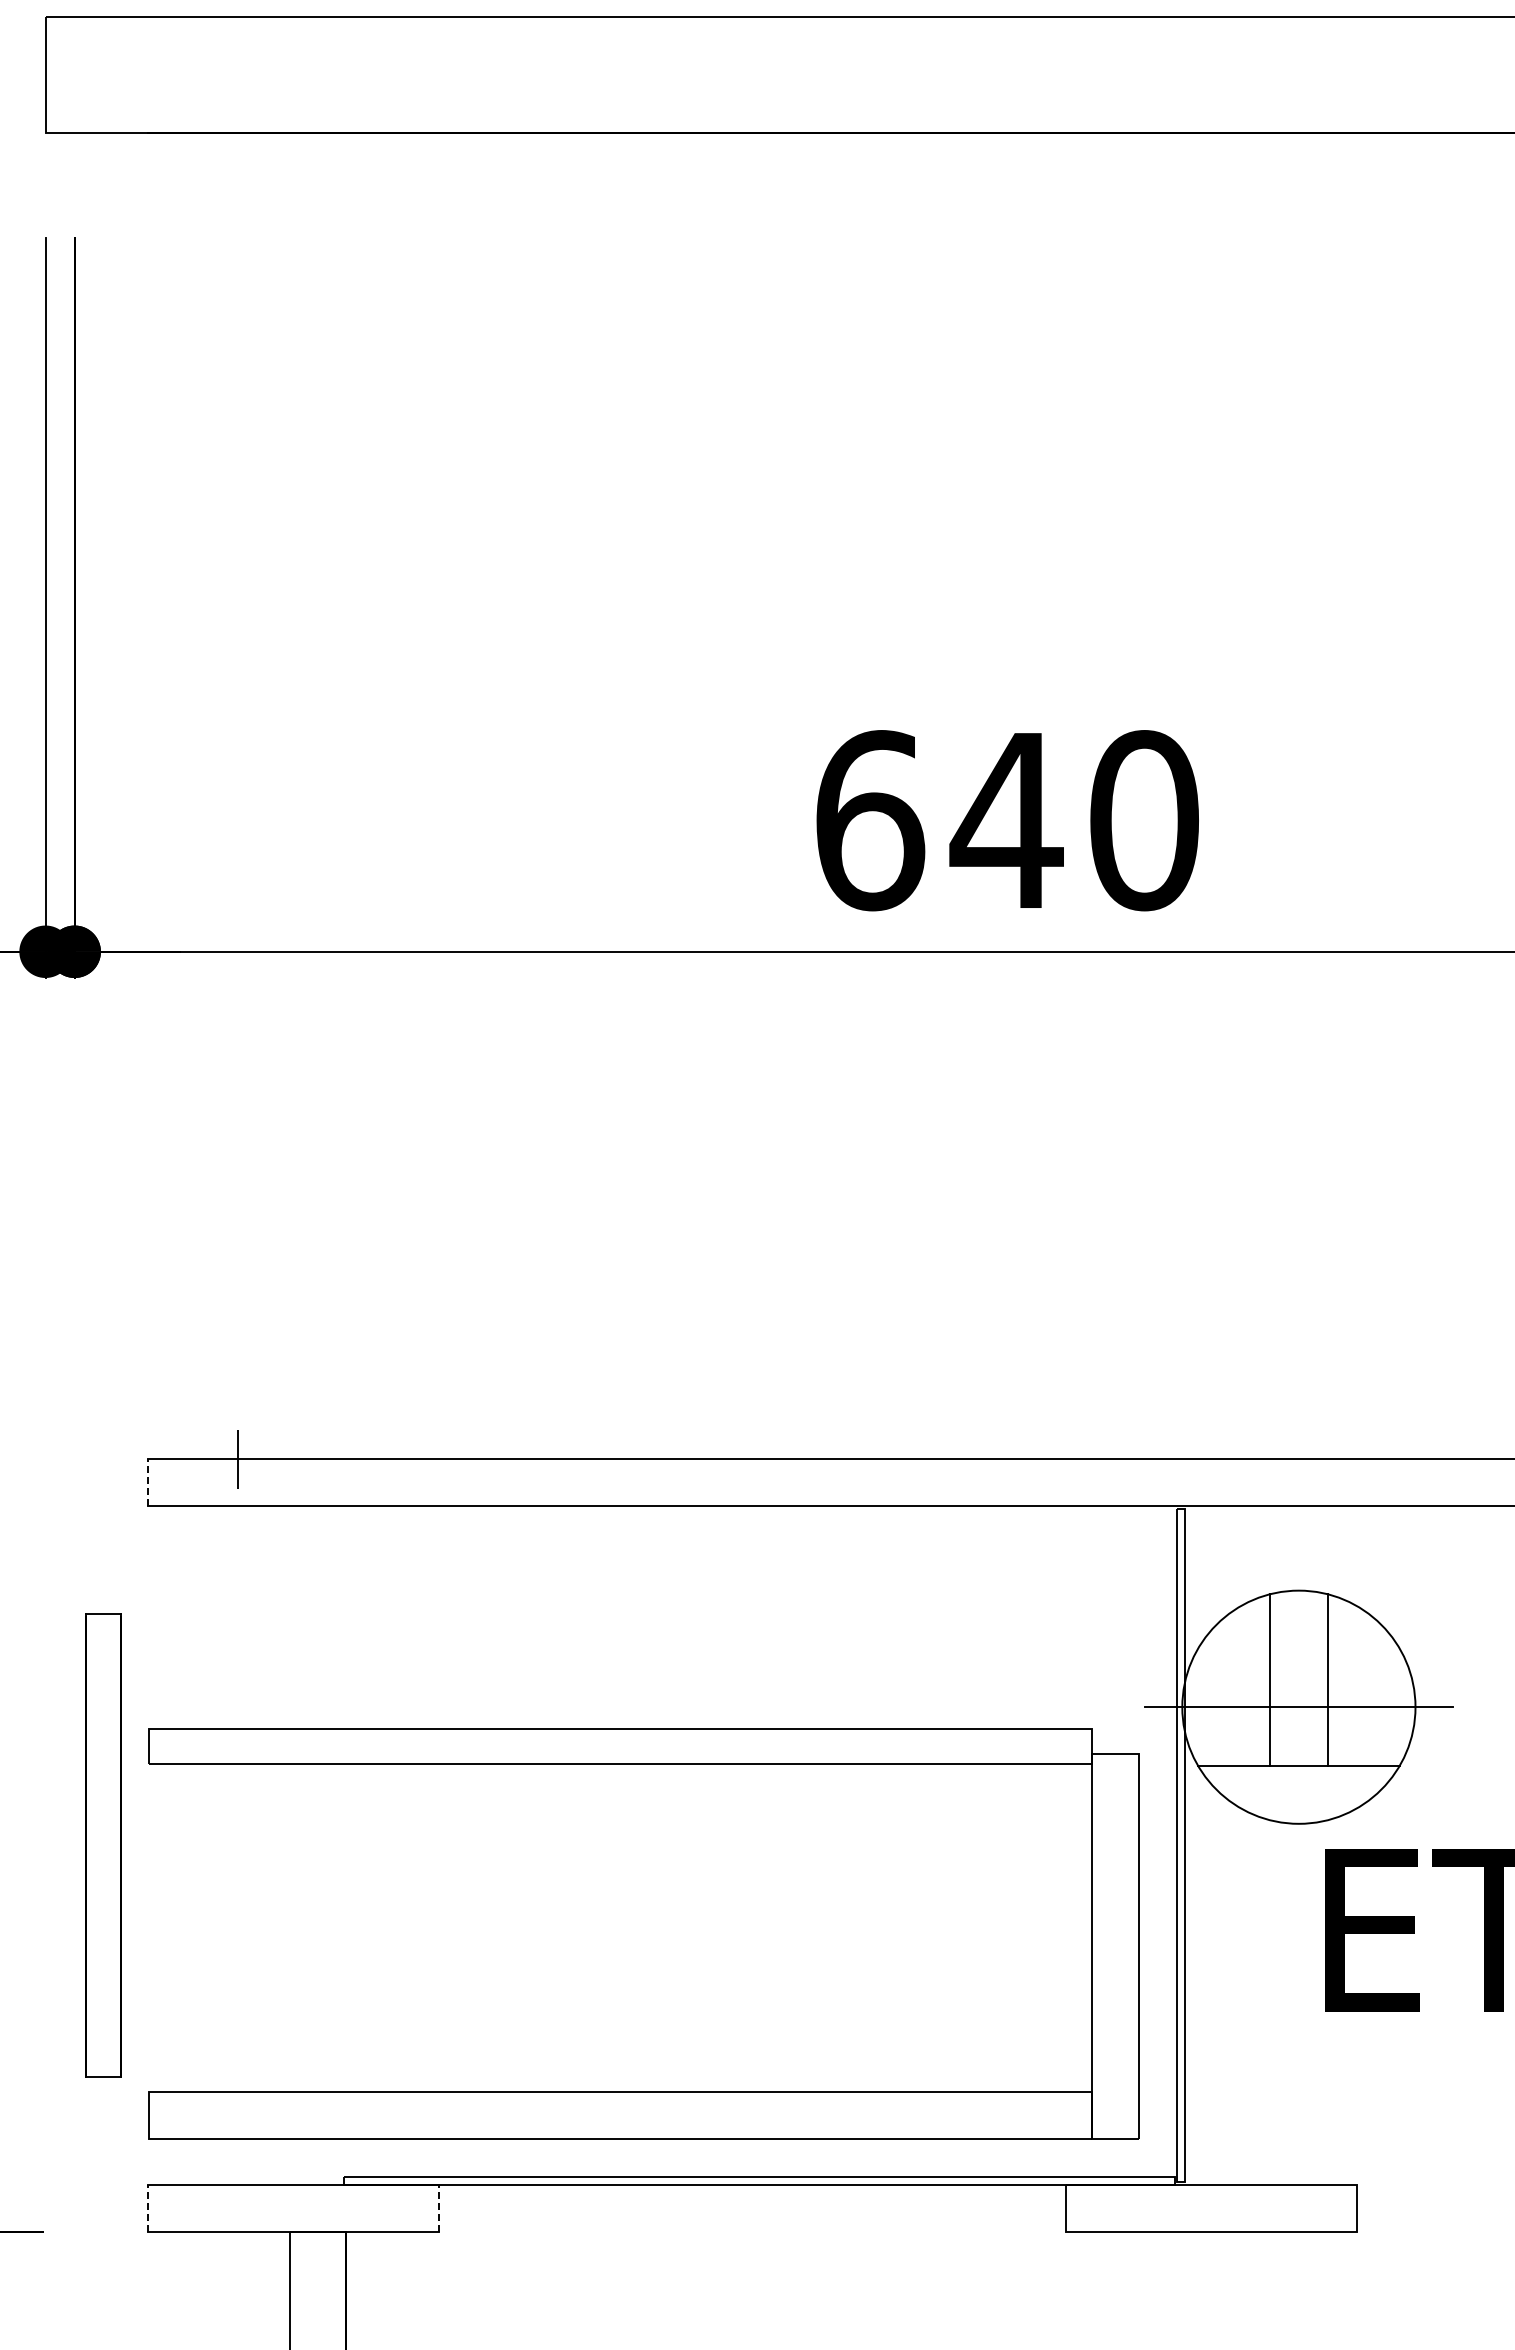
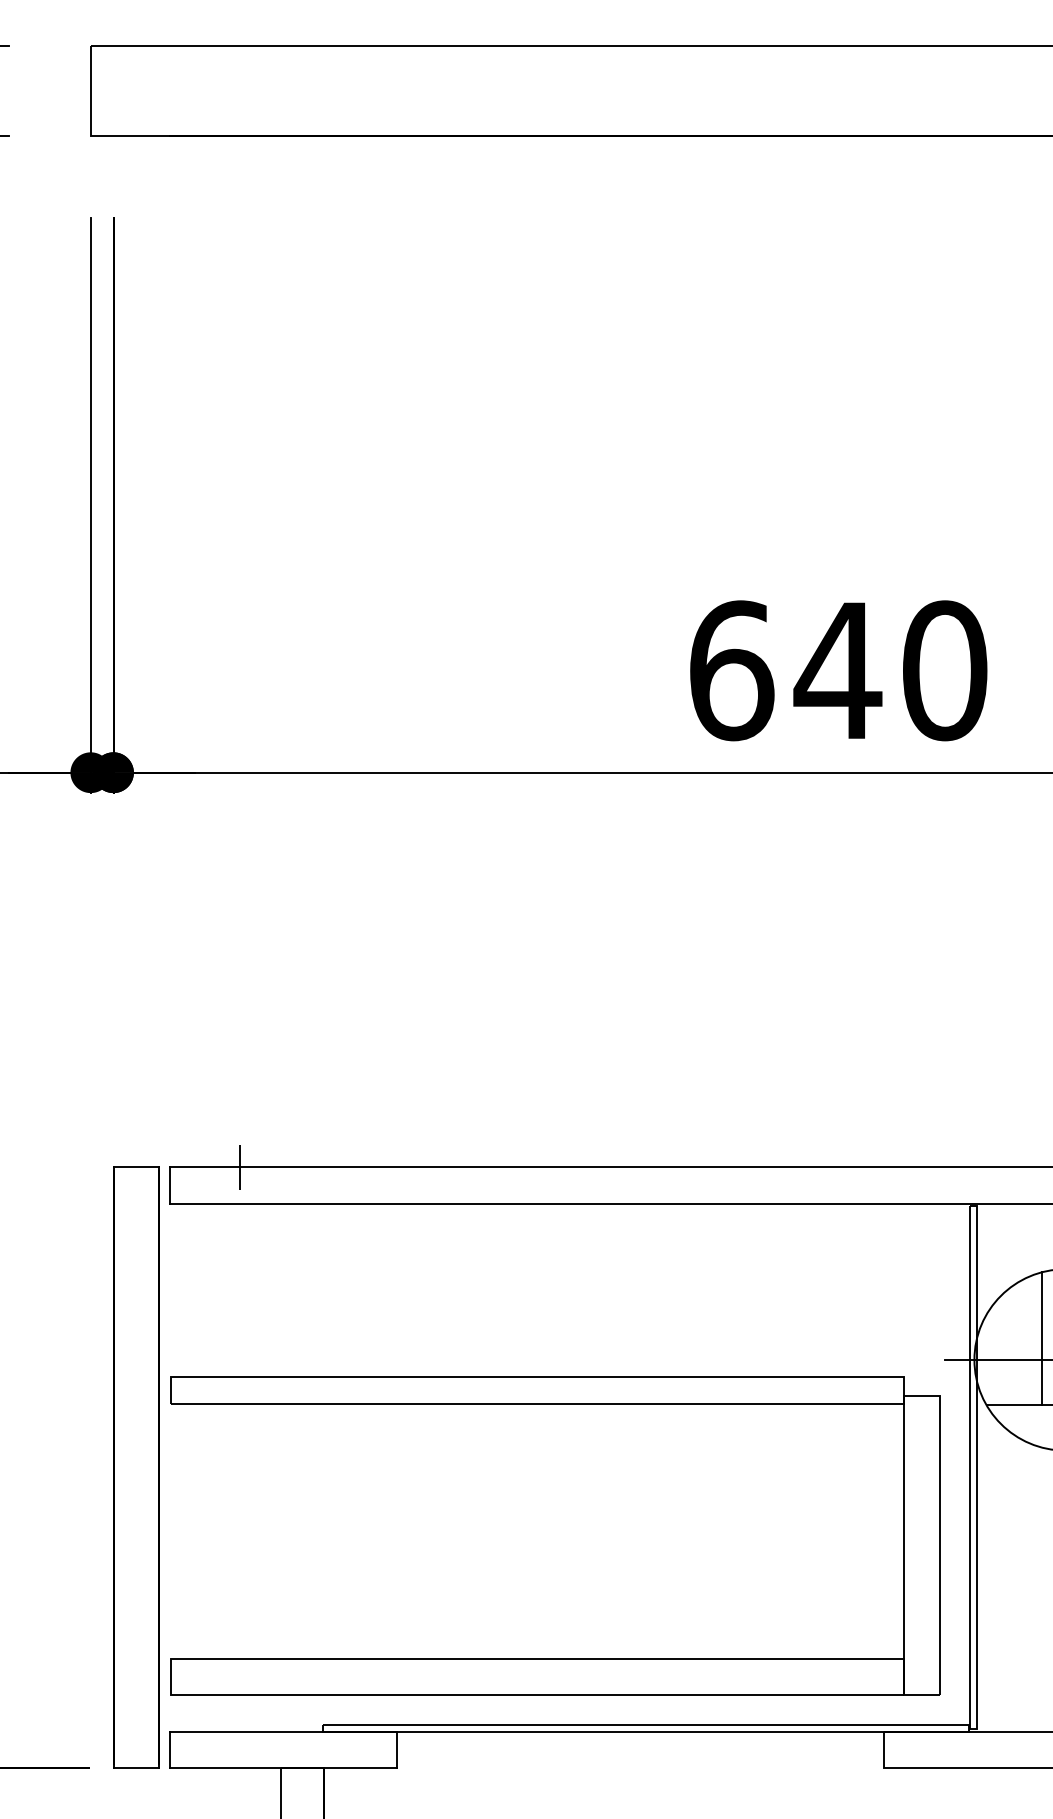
line: (147, 1482) -> (170, 1185), dashed -> solid
part: (103, 1845) -> (135, 1467), size x1.67
line: (147, 2208) -> (170, 1749), dashed -> solid
line: (439, 2208) -> (397, 1749), dashed -> solid

